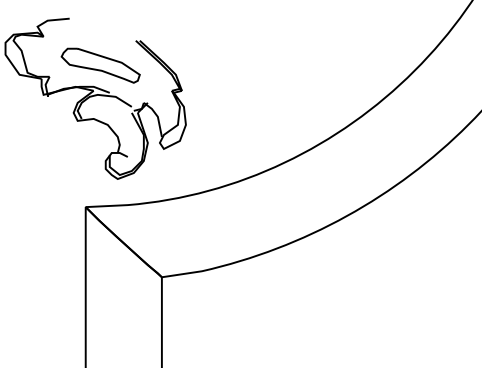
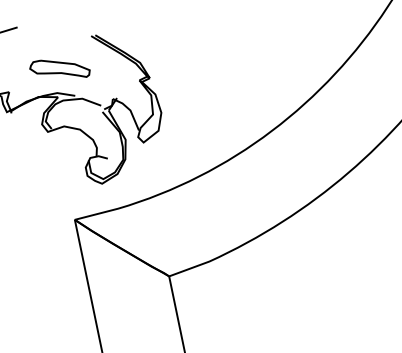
part: (100, 65) -> (59, 69), size x0.7

